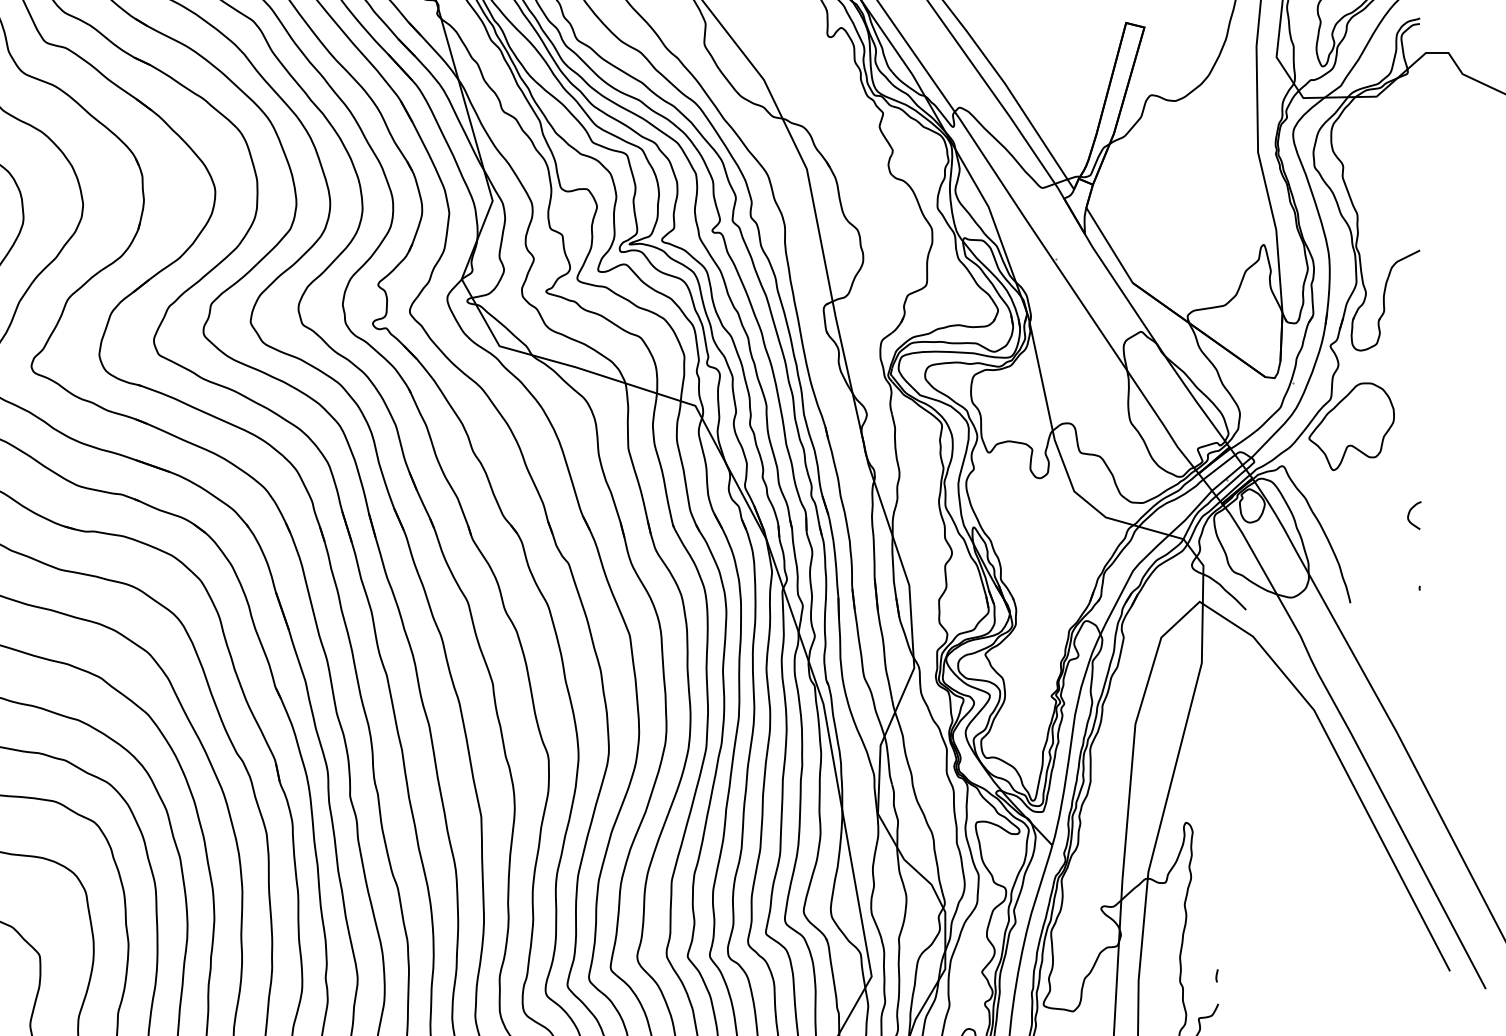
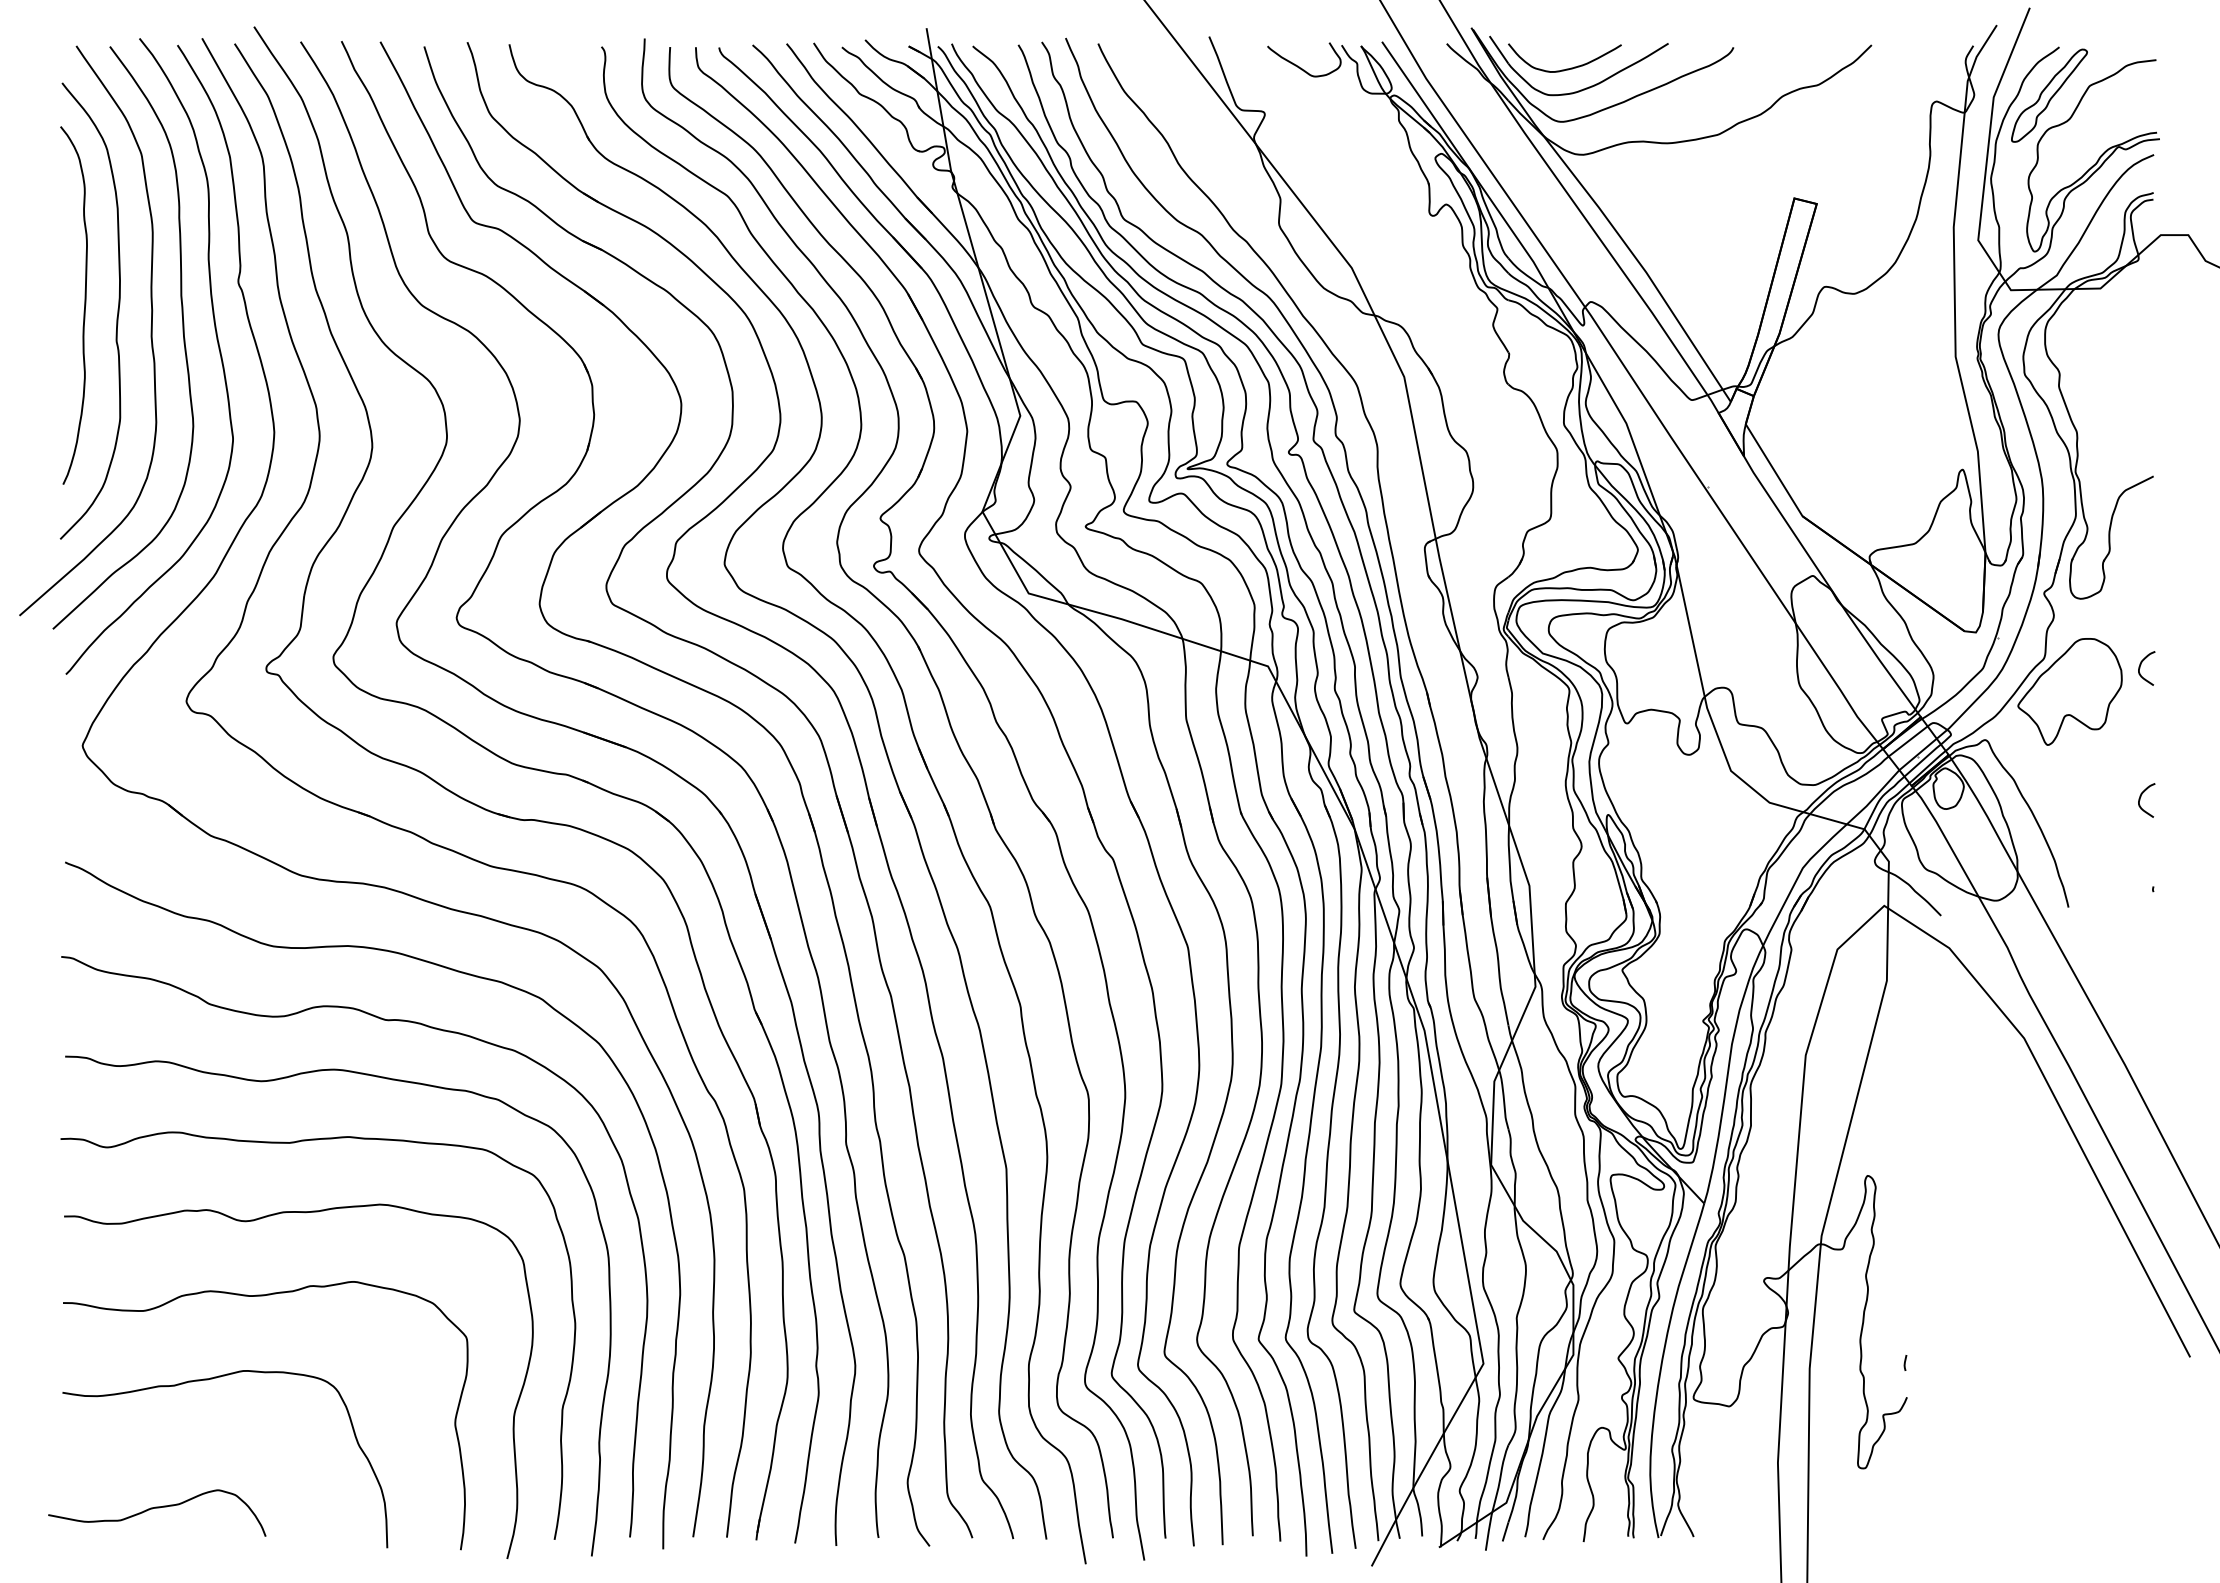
curve: (1410, 405) -> (2141, 665), added

